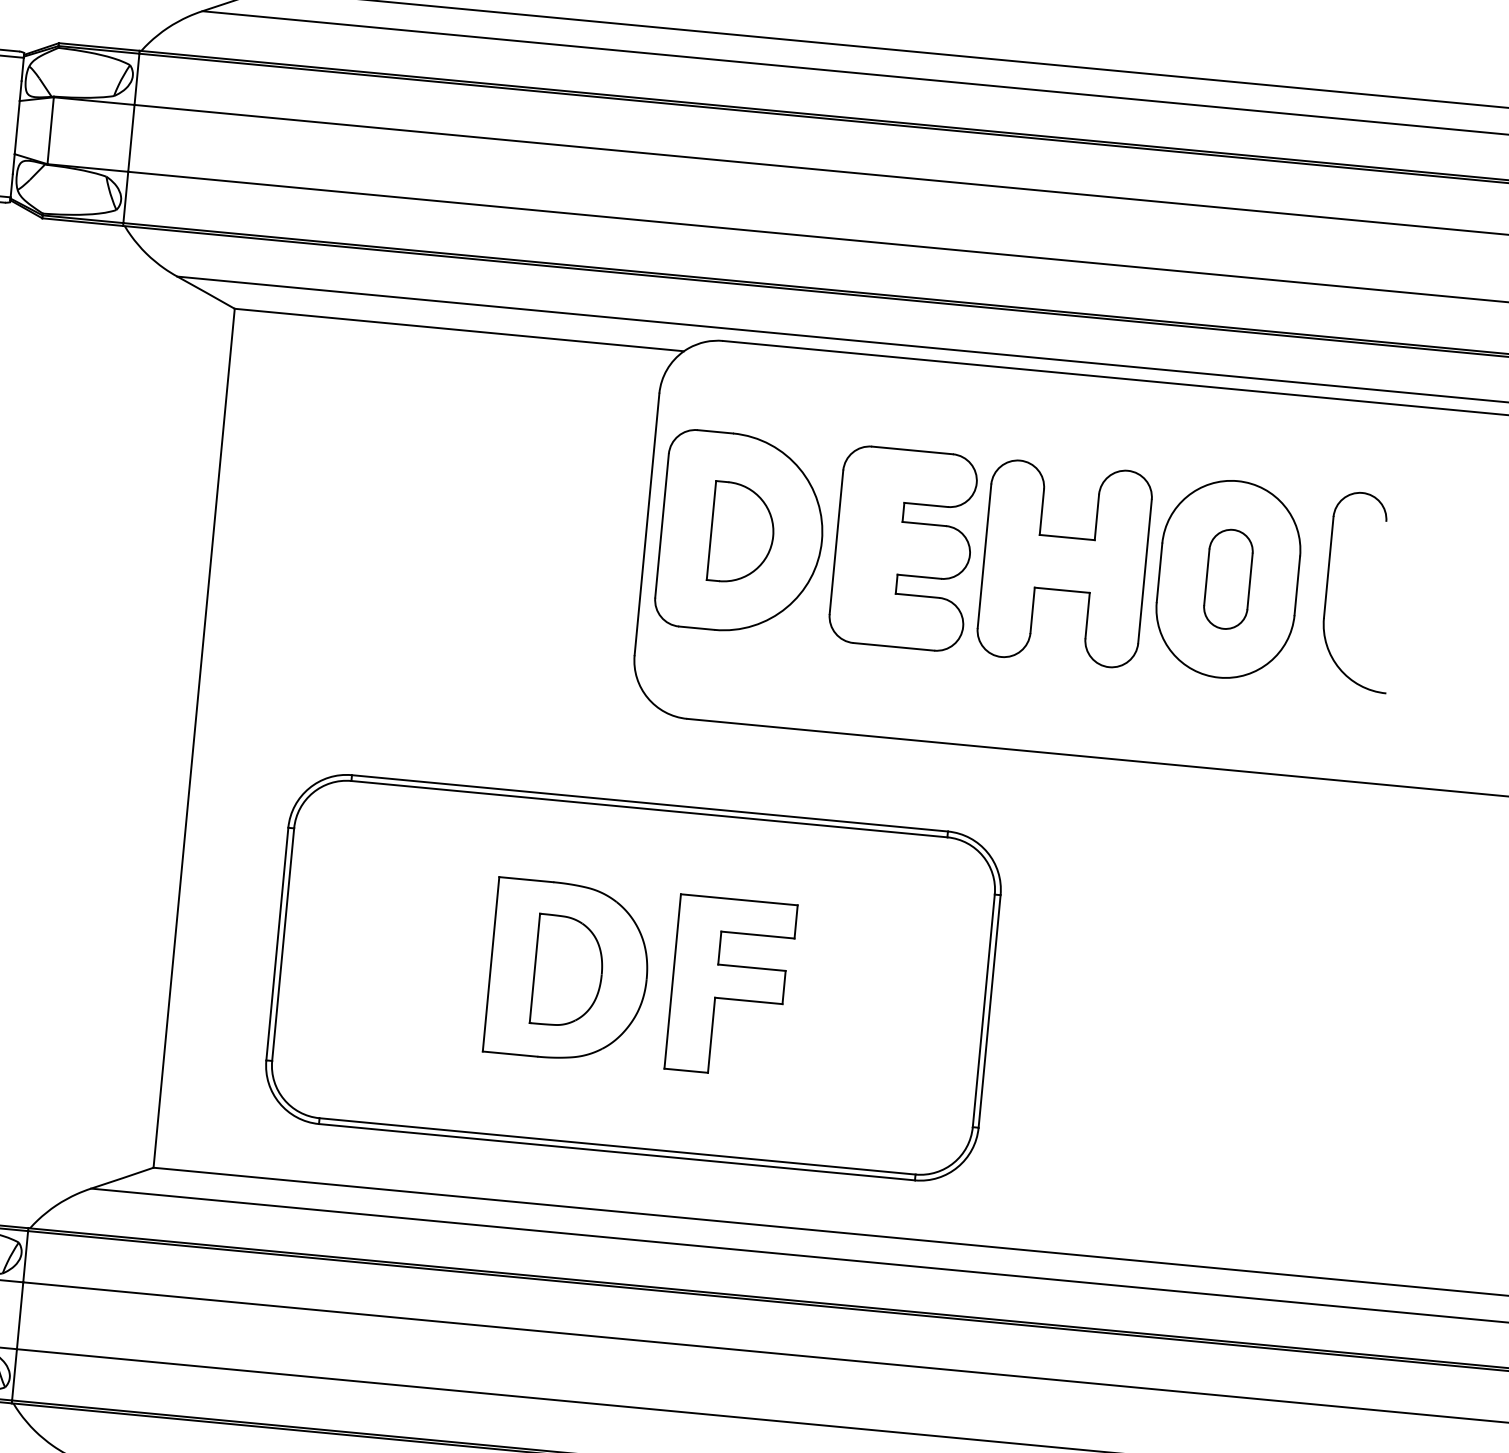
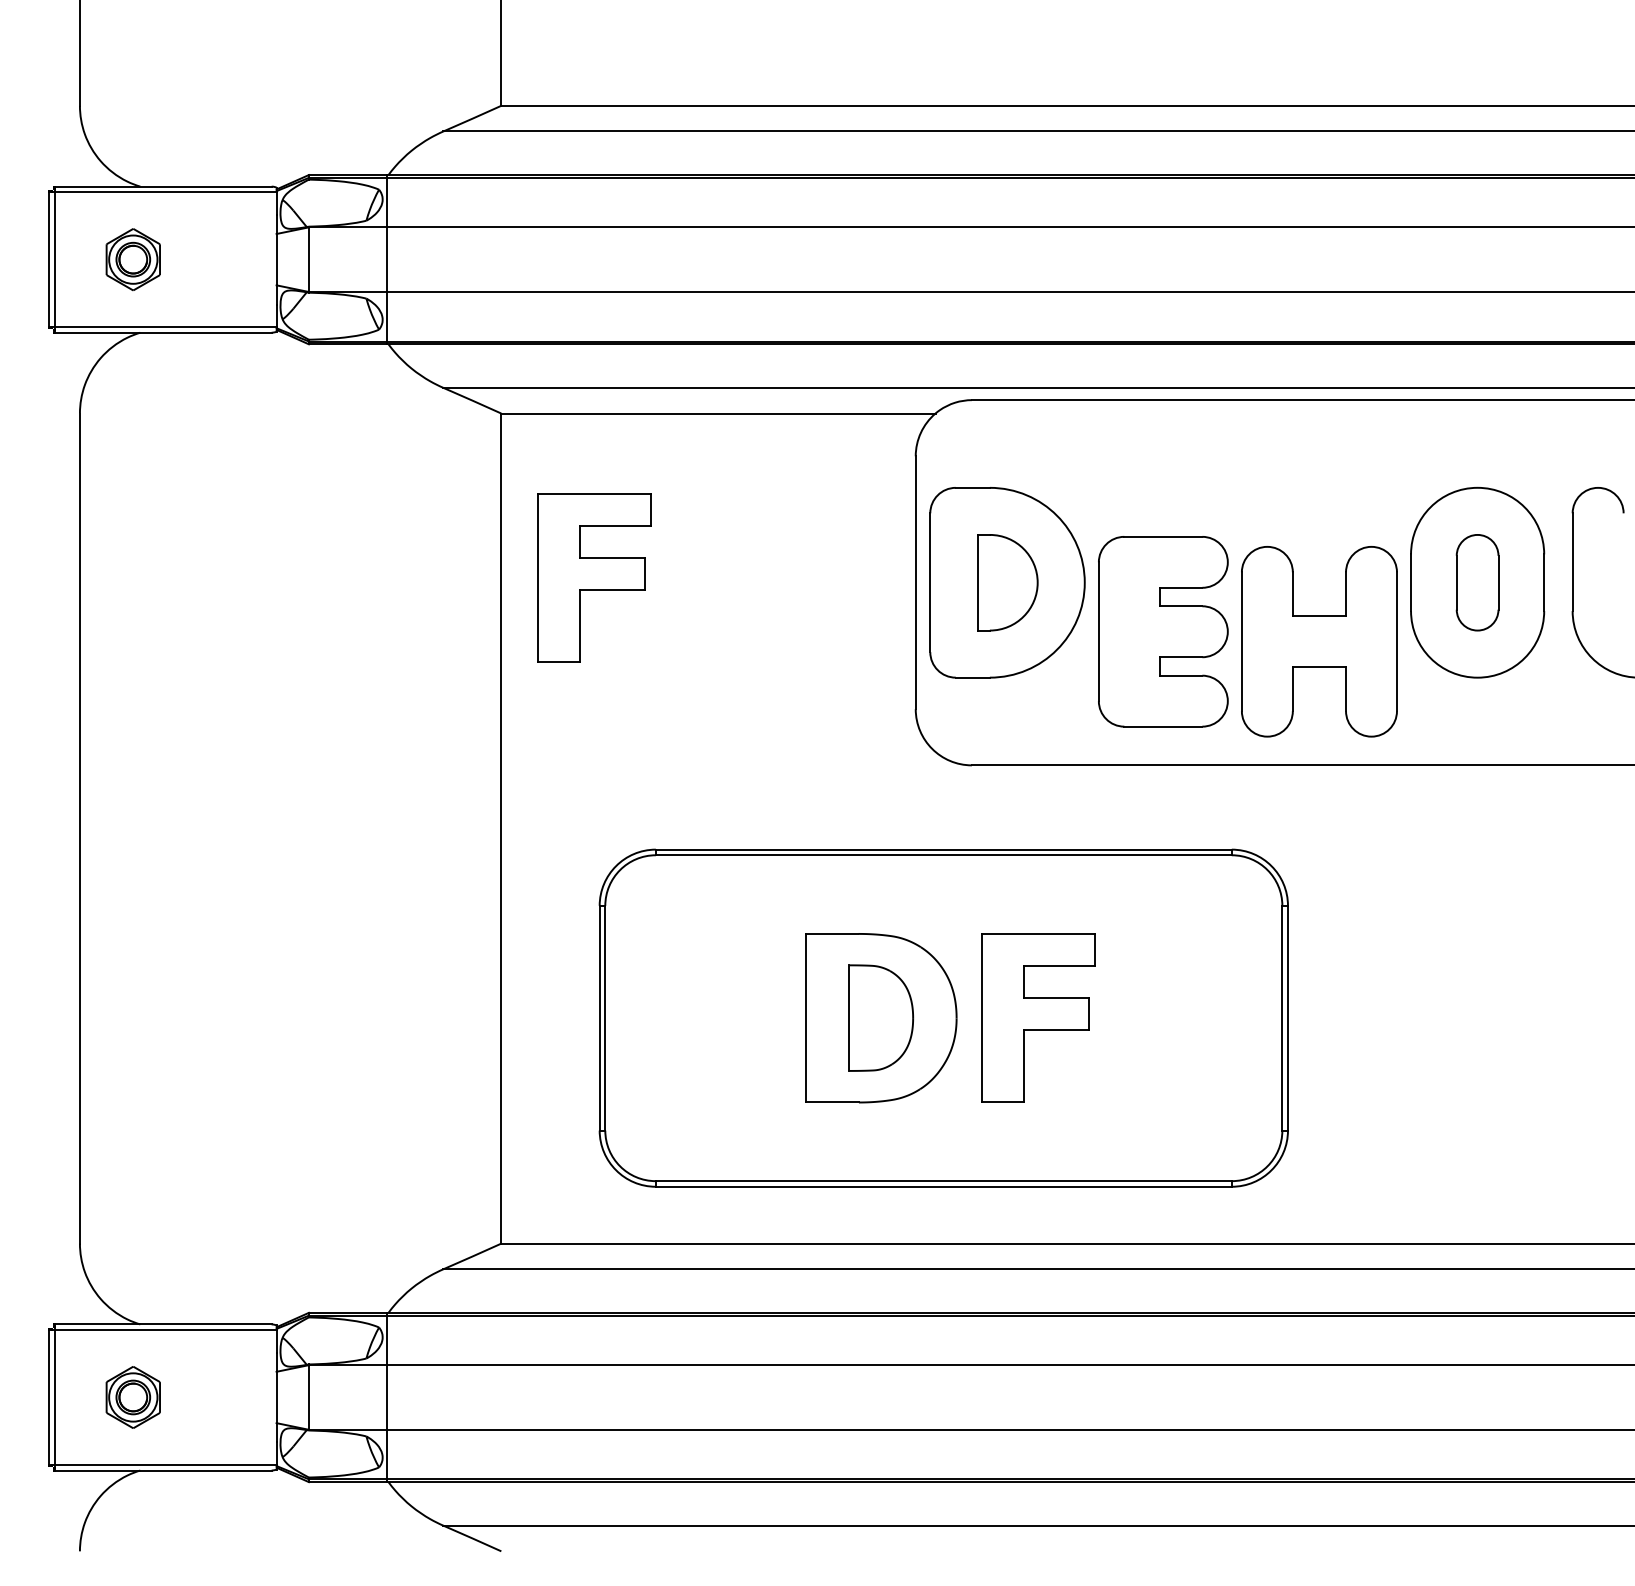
part: (315, 487) -> (594, 577), added
part: (903, 548) -> (1163, 631), moved
part: (1064, 563) -> (1319, 641), moved

